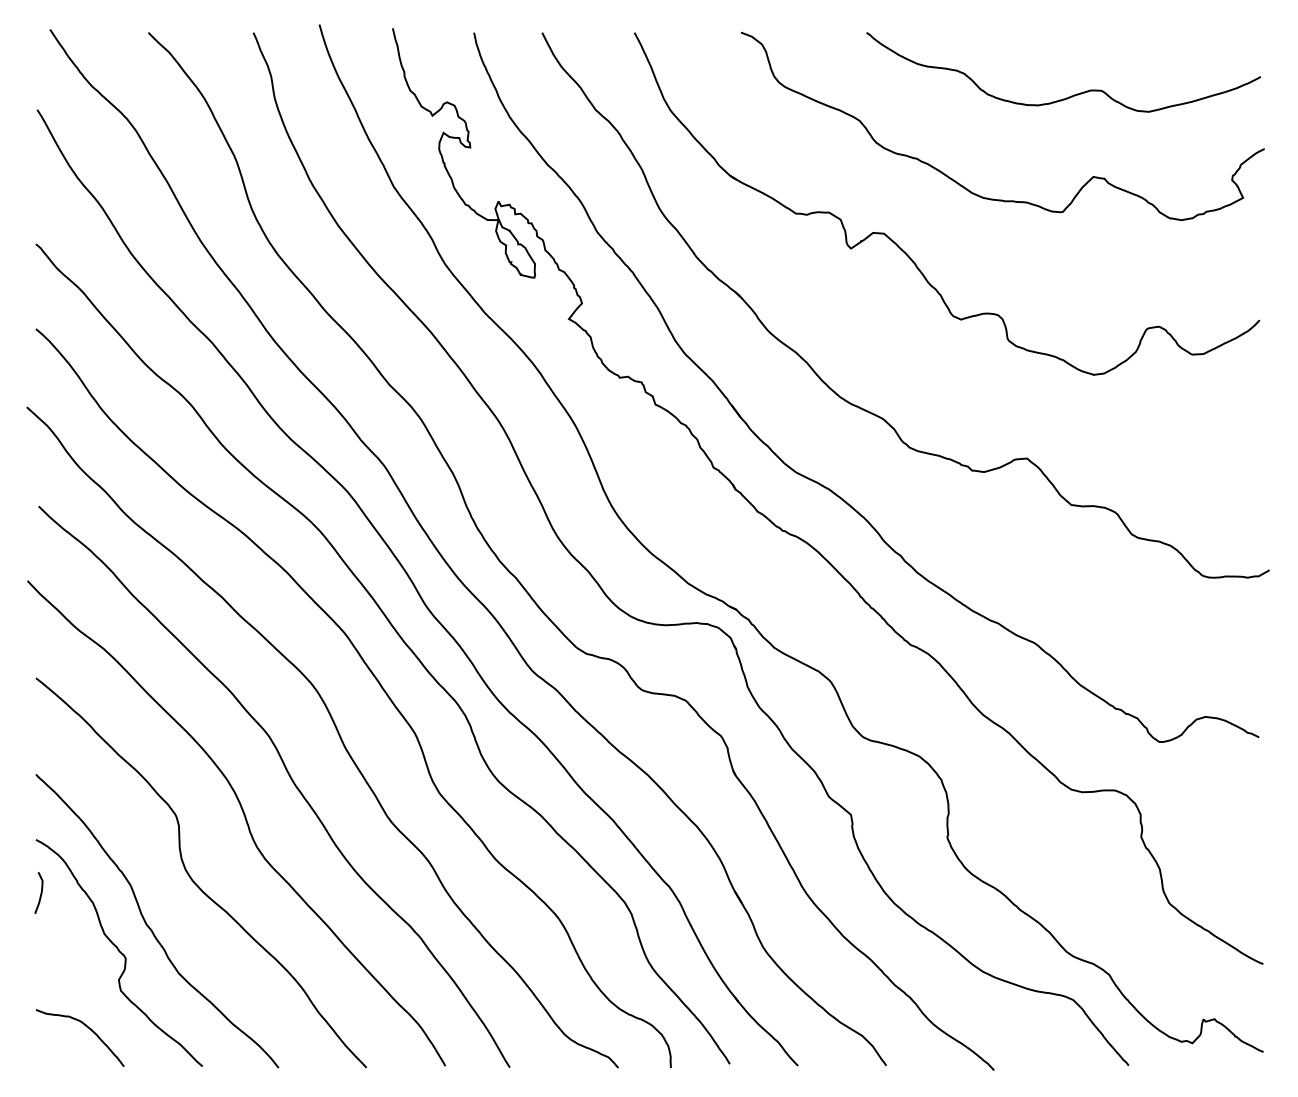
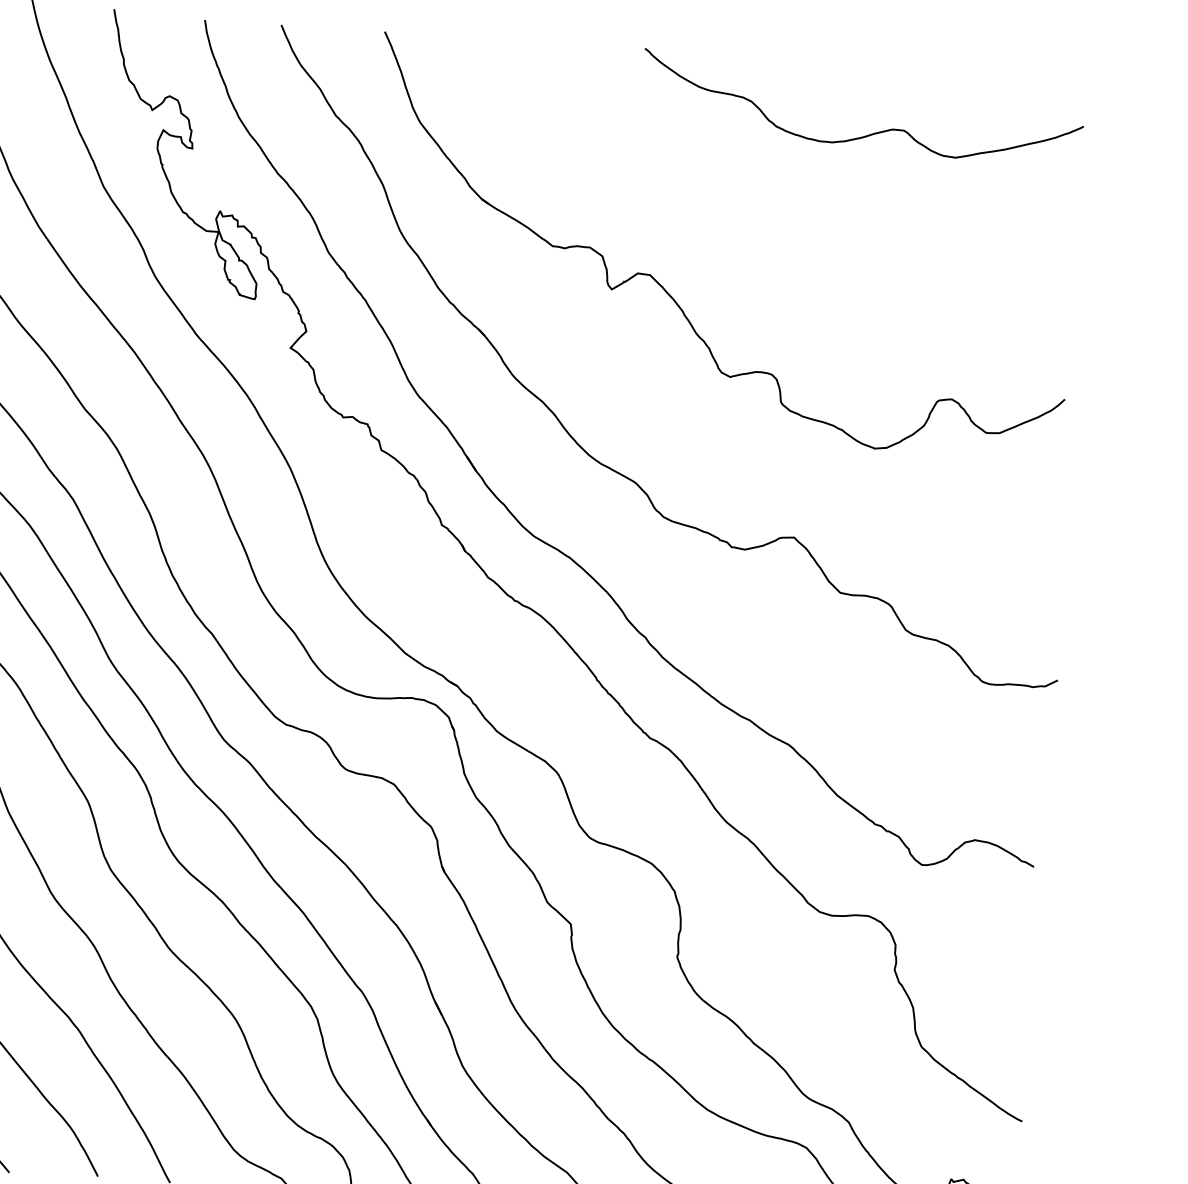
curve: (964, 186) -> (743, 228), removed

